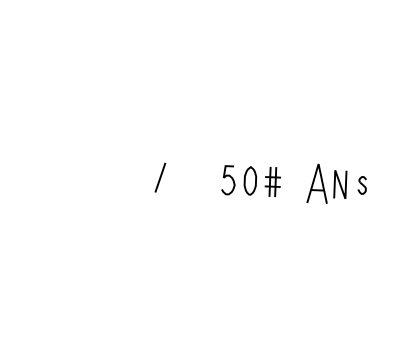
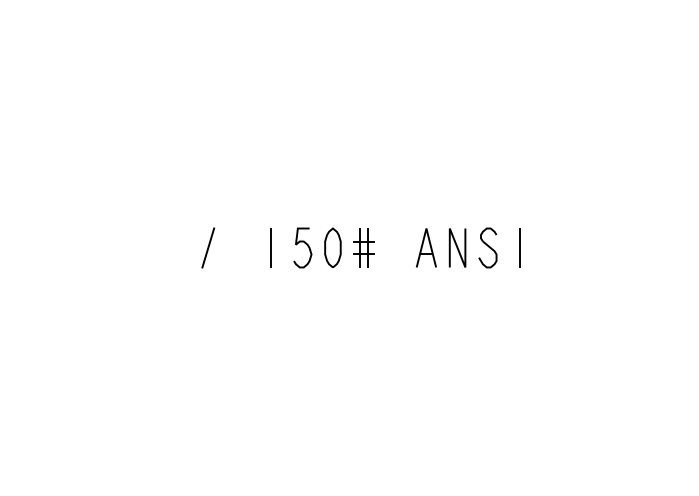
line: (205, 179) -> (270, 247), added
part: (317, 183) -> (426, 247), size x0.71
part: (361, 185) -> (487, 247), size x1.67
line: (385, 185) -> (519, 247), added

